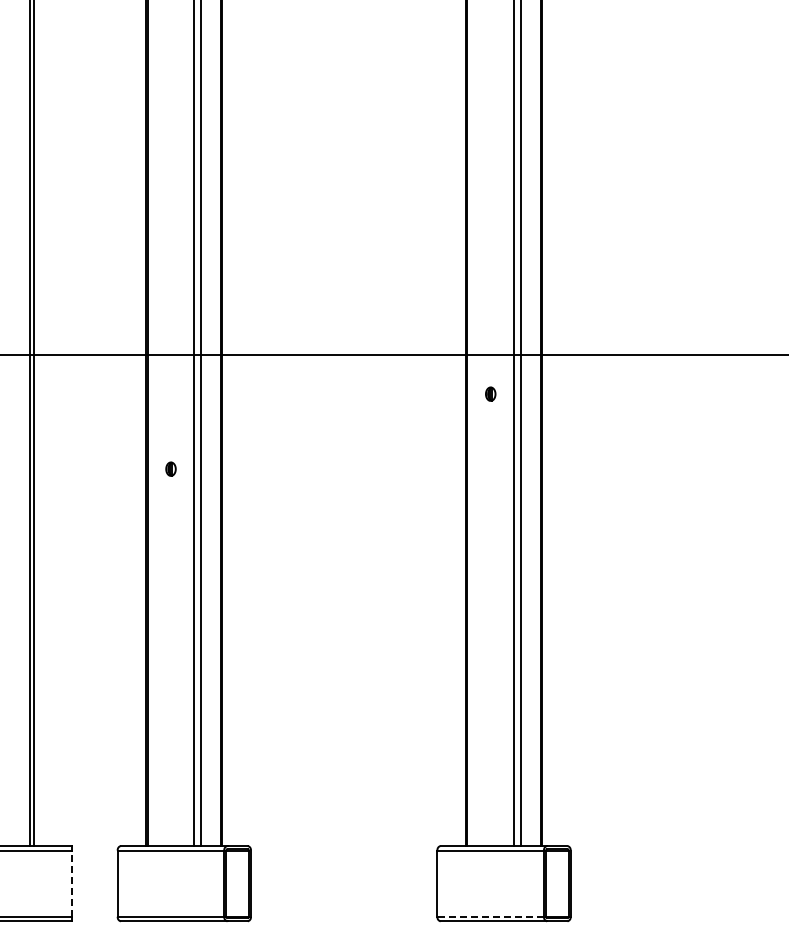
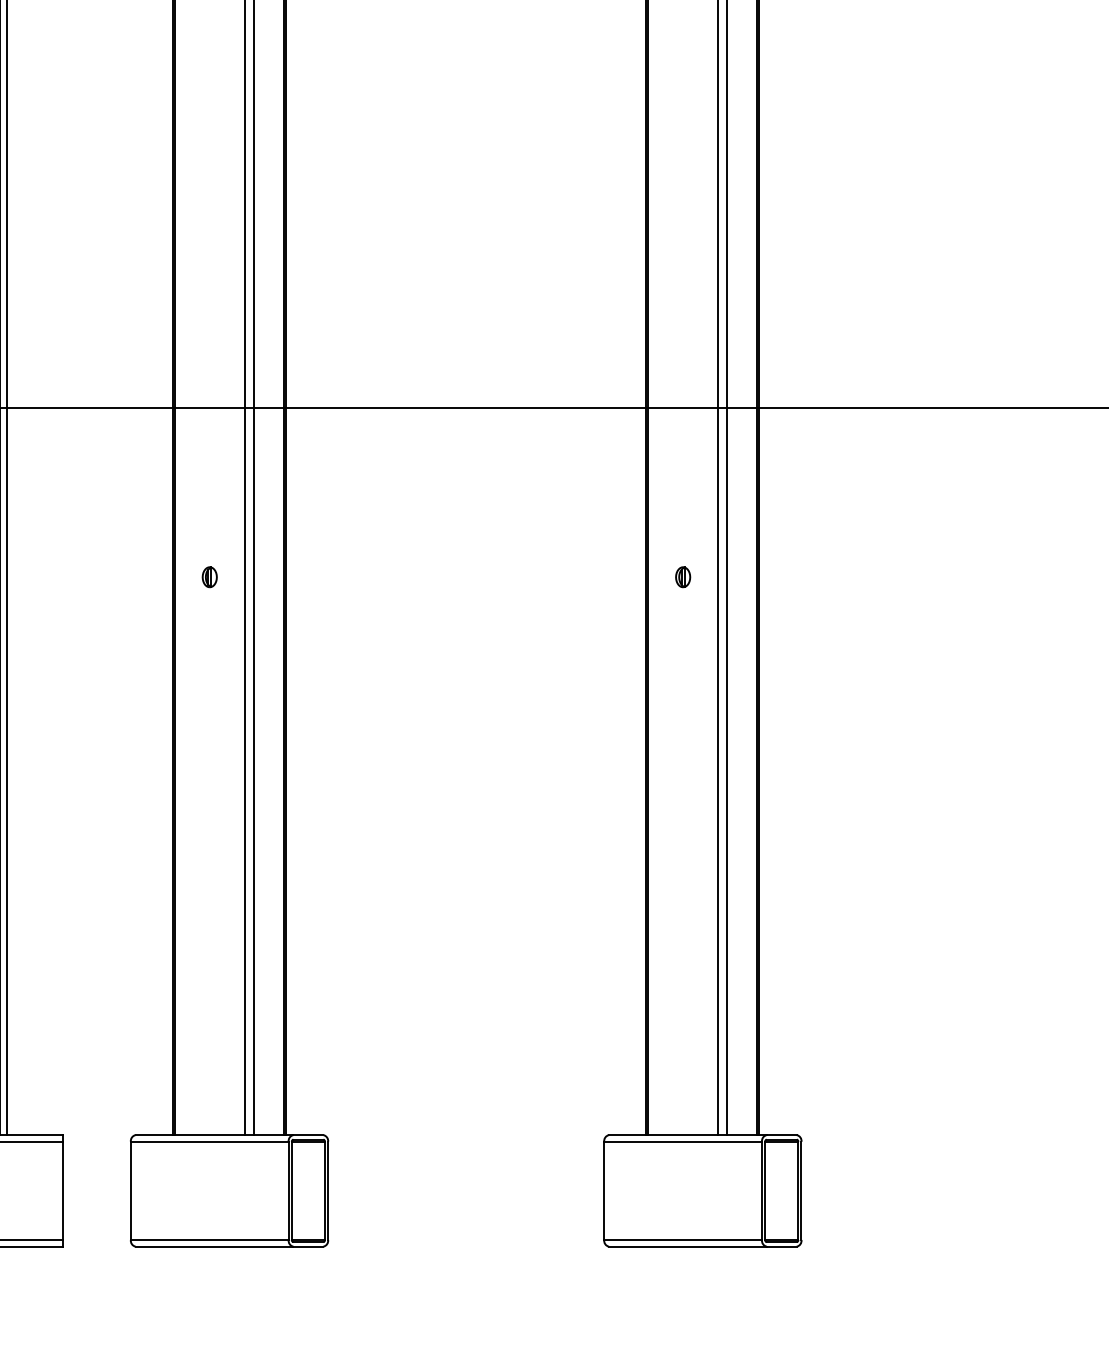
part: (490, 393) -> (682, 576), moved
line: (71, 883) -> (62, 1190), dashed -> solid
line: (490, 916) -> (682, 1239), dashed -> solid

